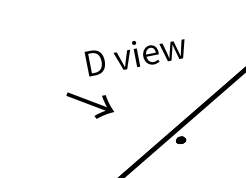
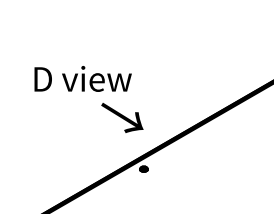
text: (135, 53) -> (82, 78), moved
text: (90, 103) -> (122, 117), moved

